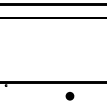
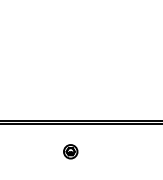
part: (69, 96) -> (69, 152), moved

